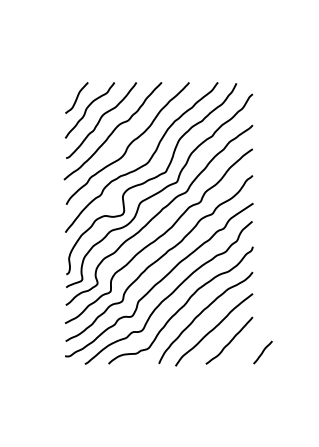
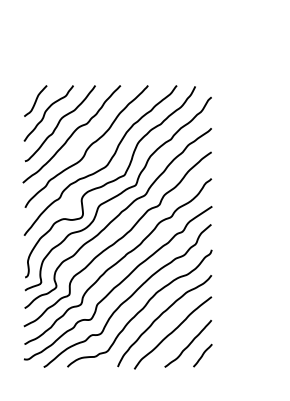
line: (262, 352) -> (202, 355), moved

